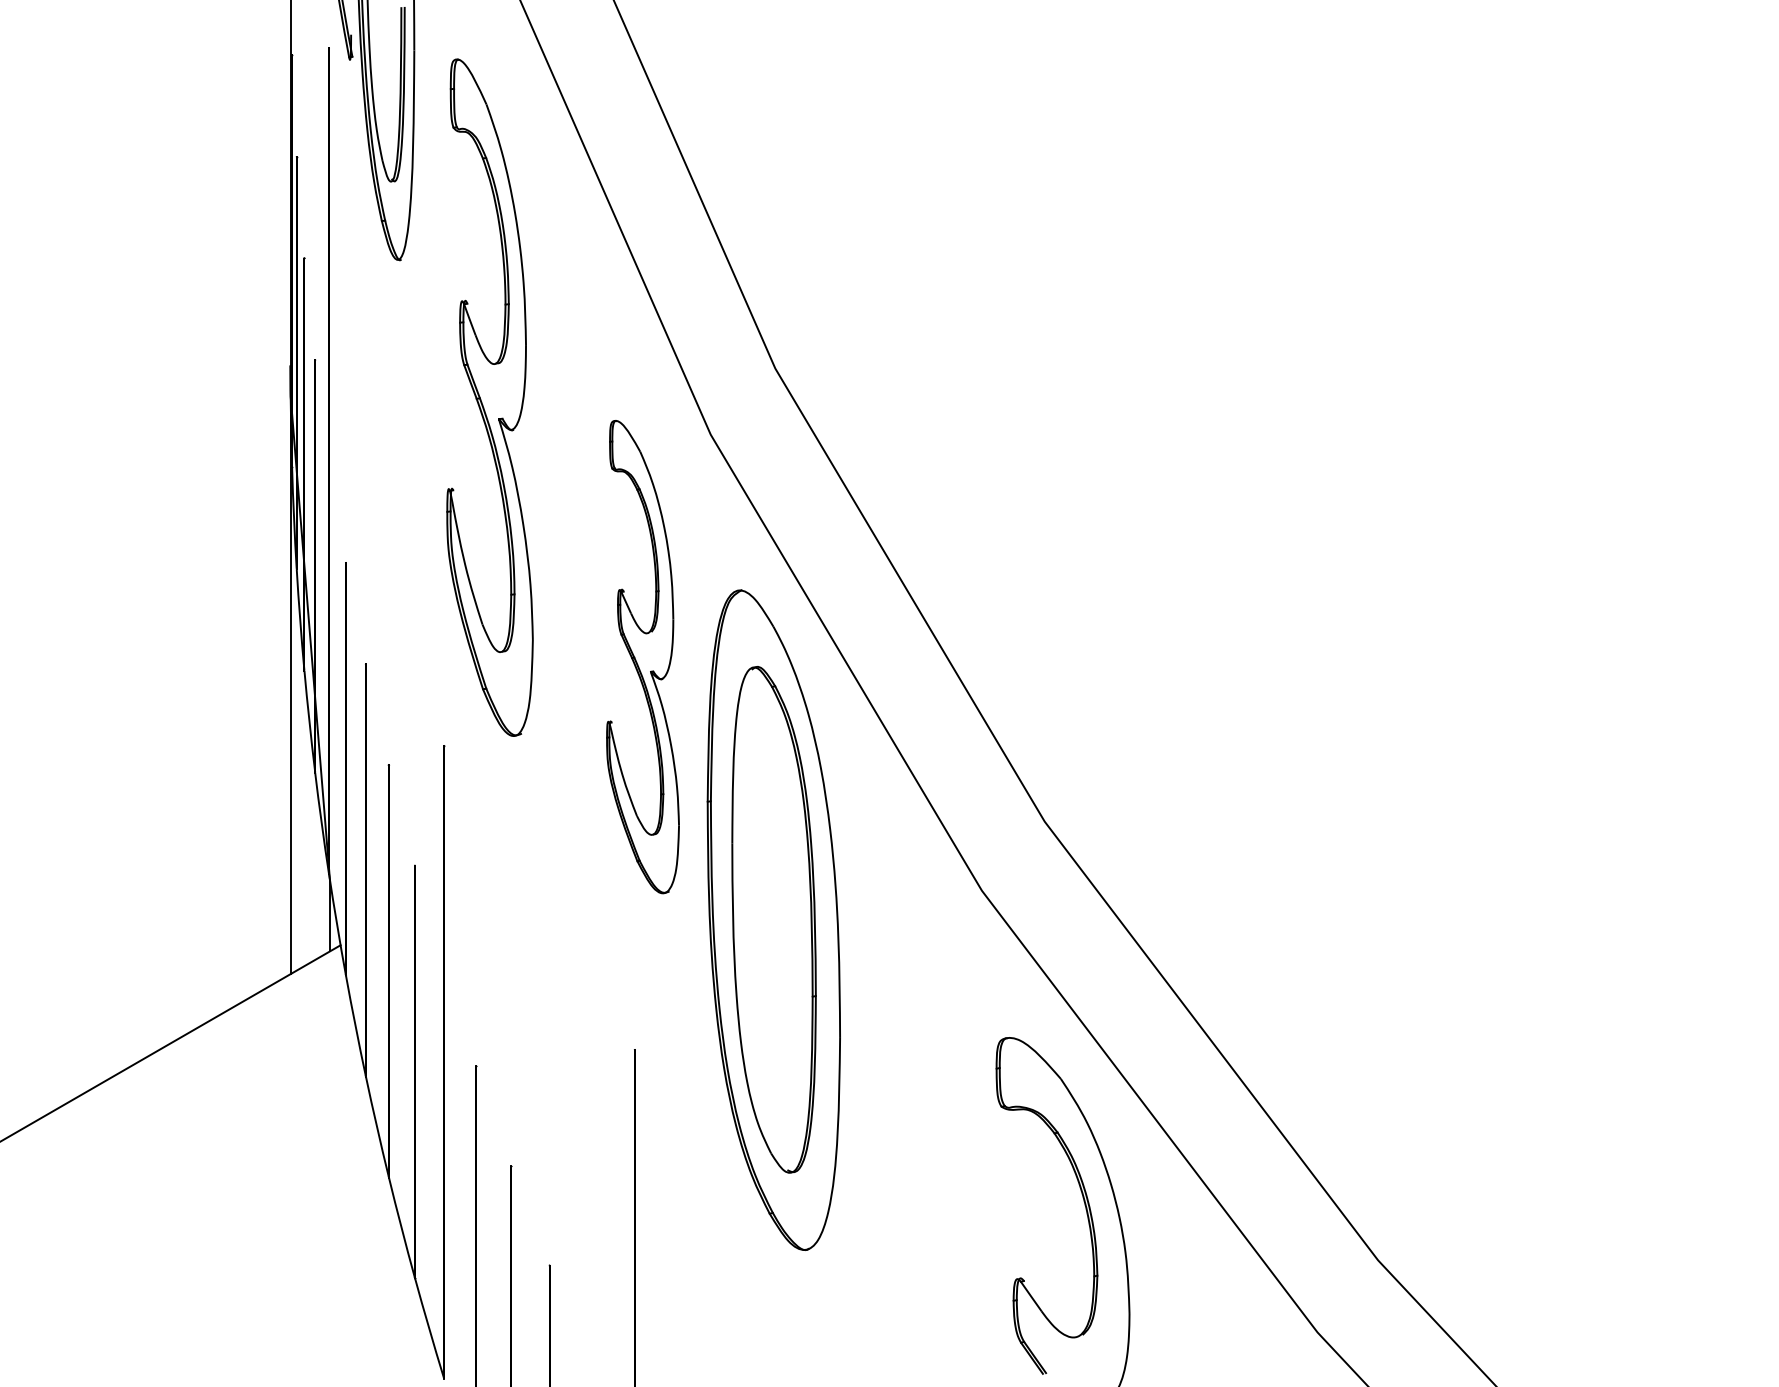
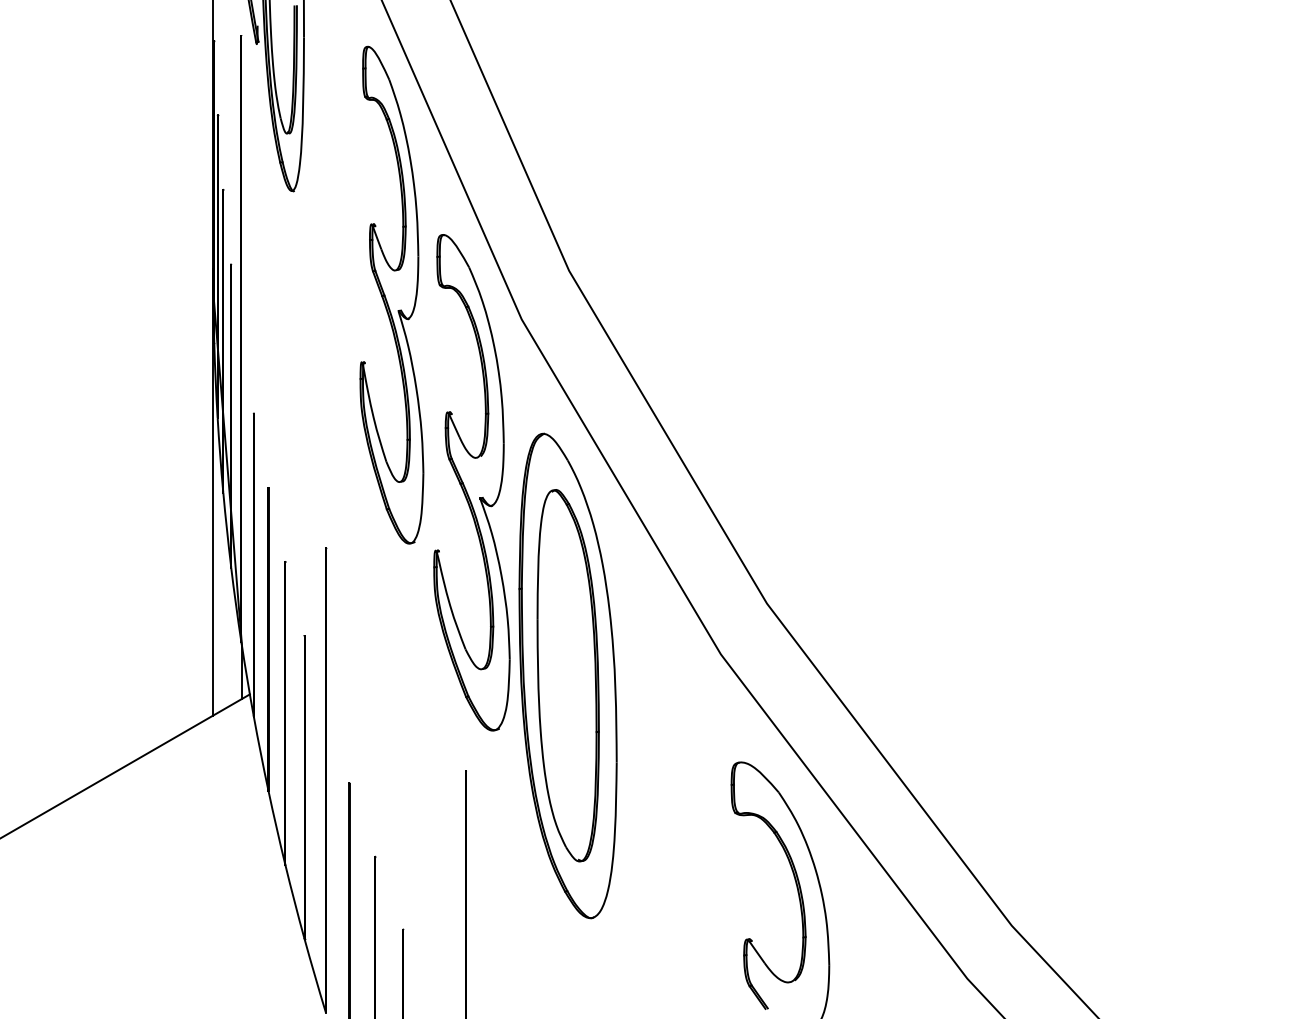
part: (489, 397) -> (391, 295), moved
part: (642, 656) -> (471, 482), size x1.43

